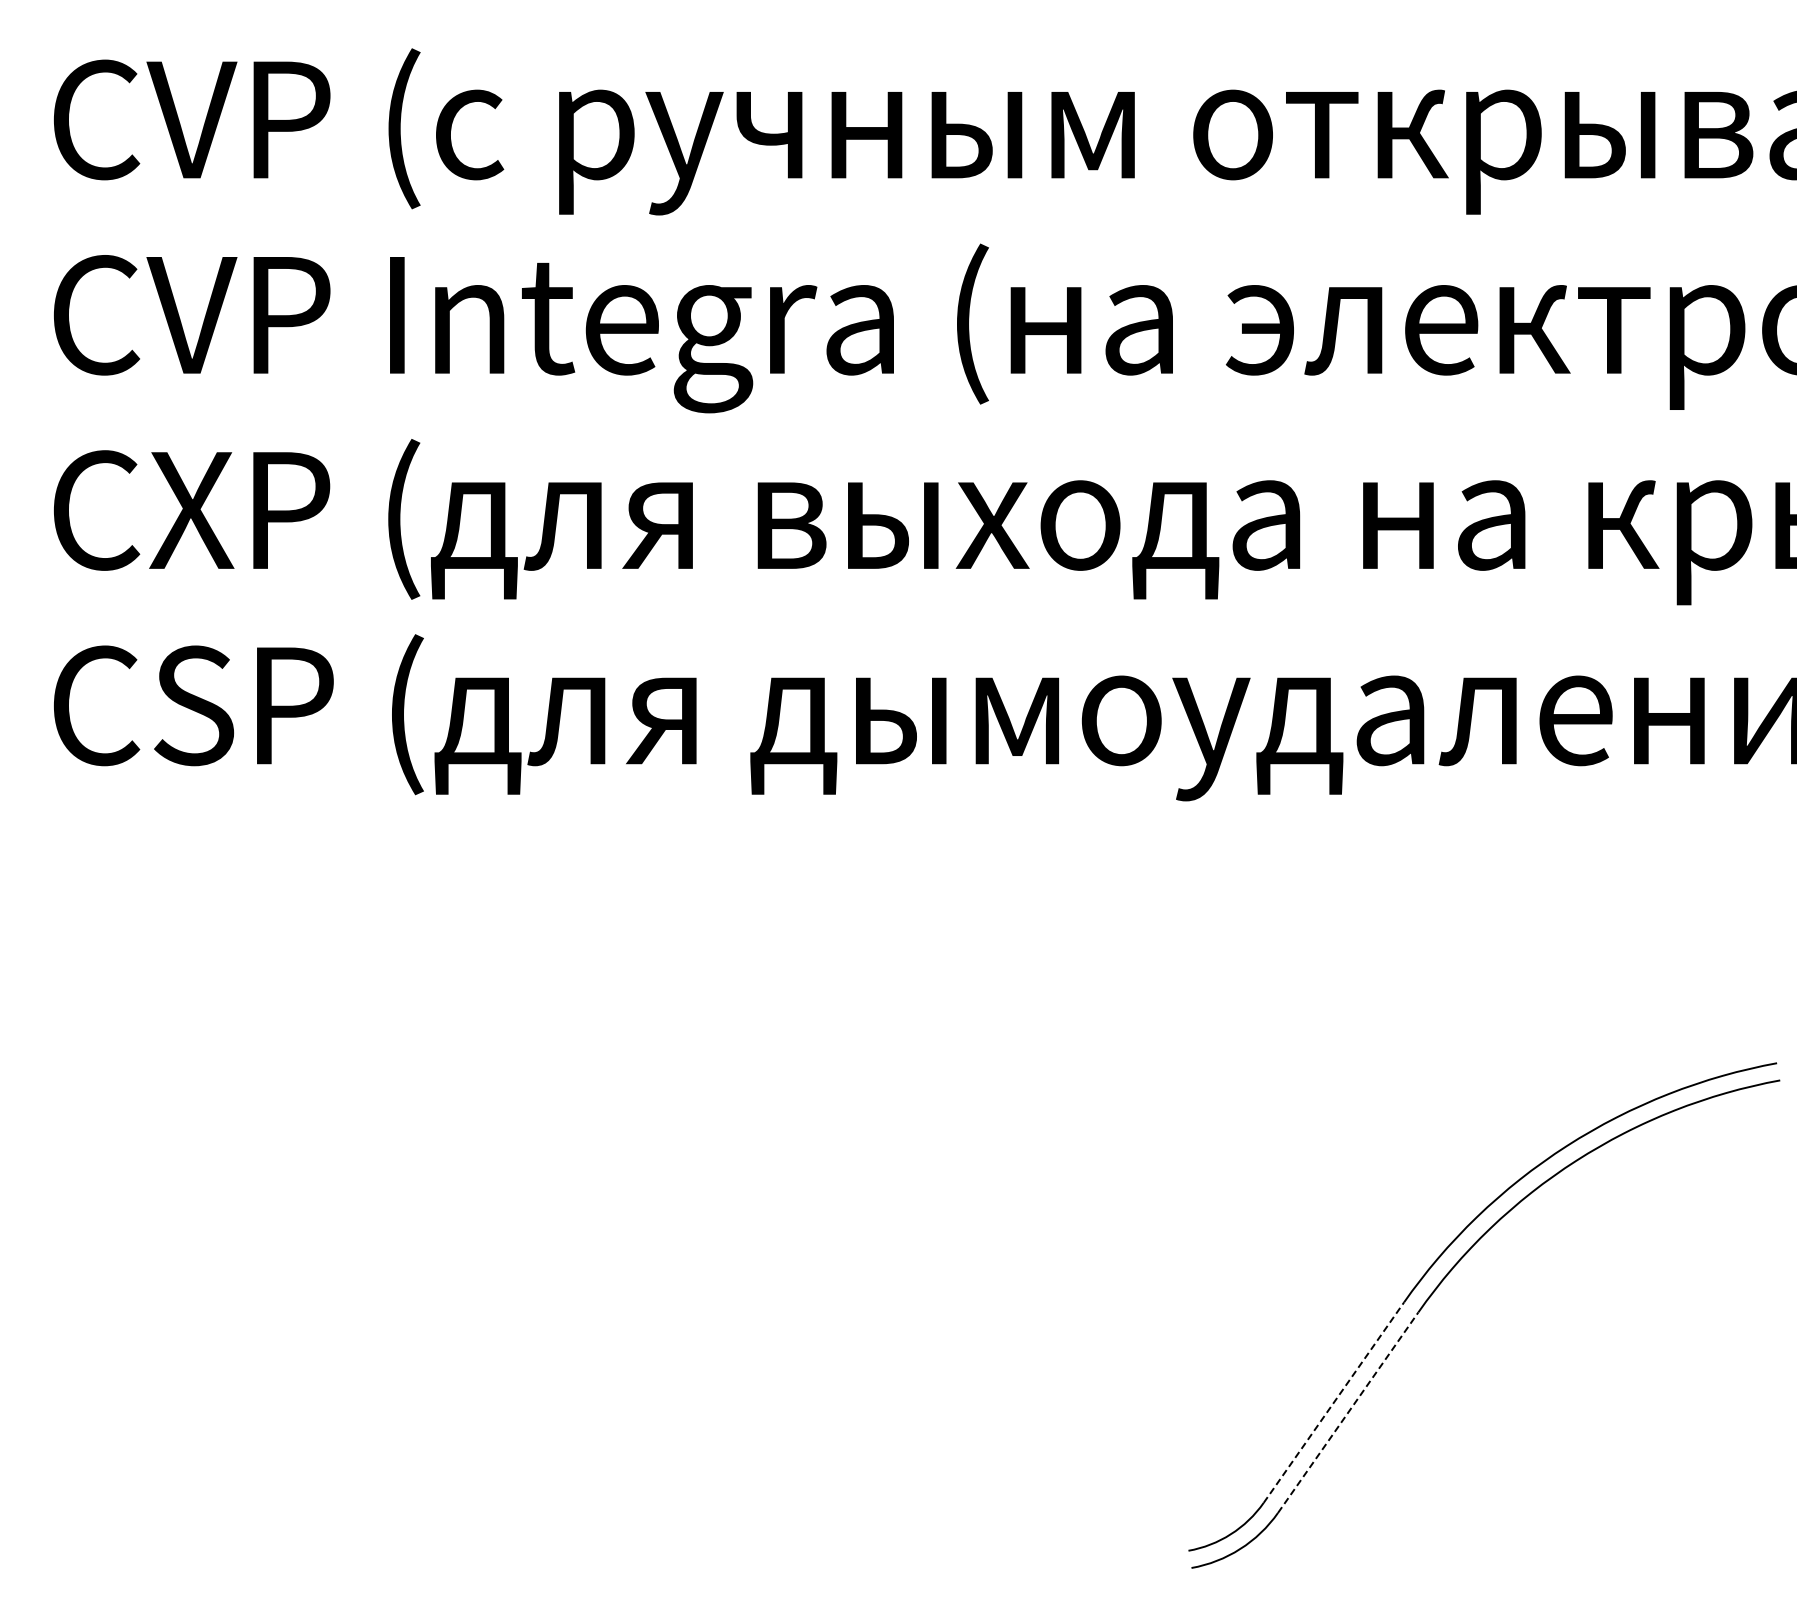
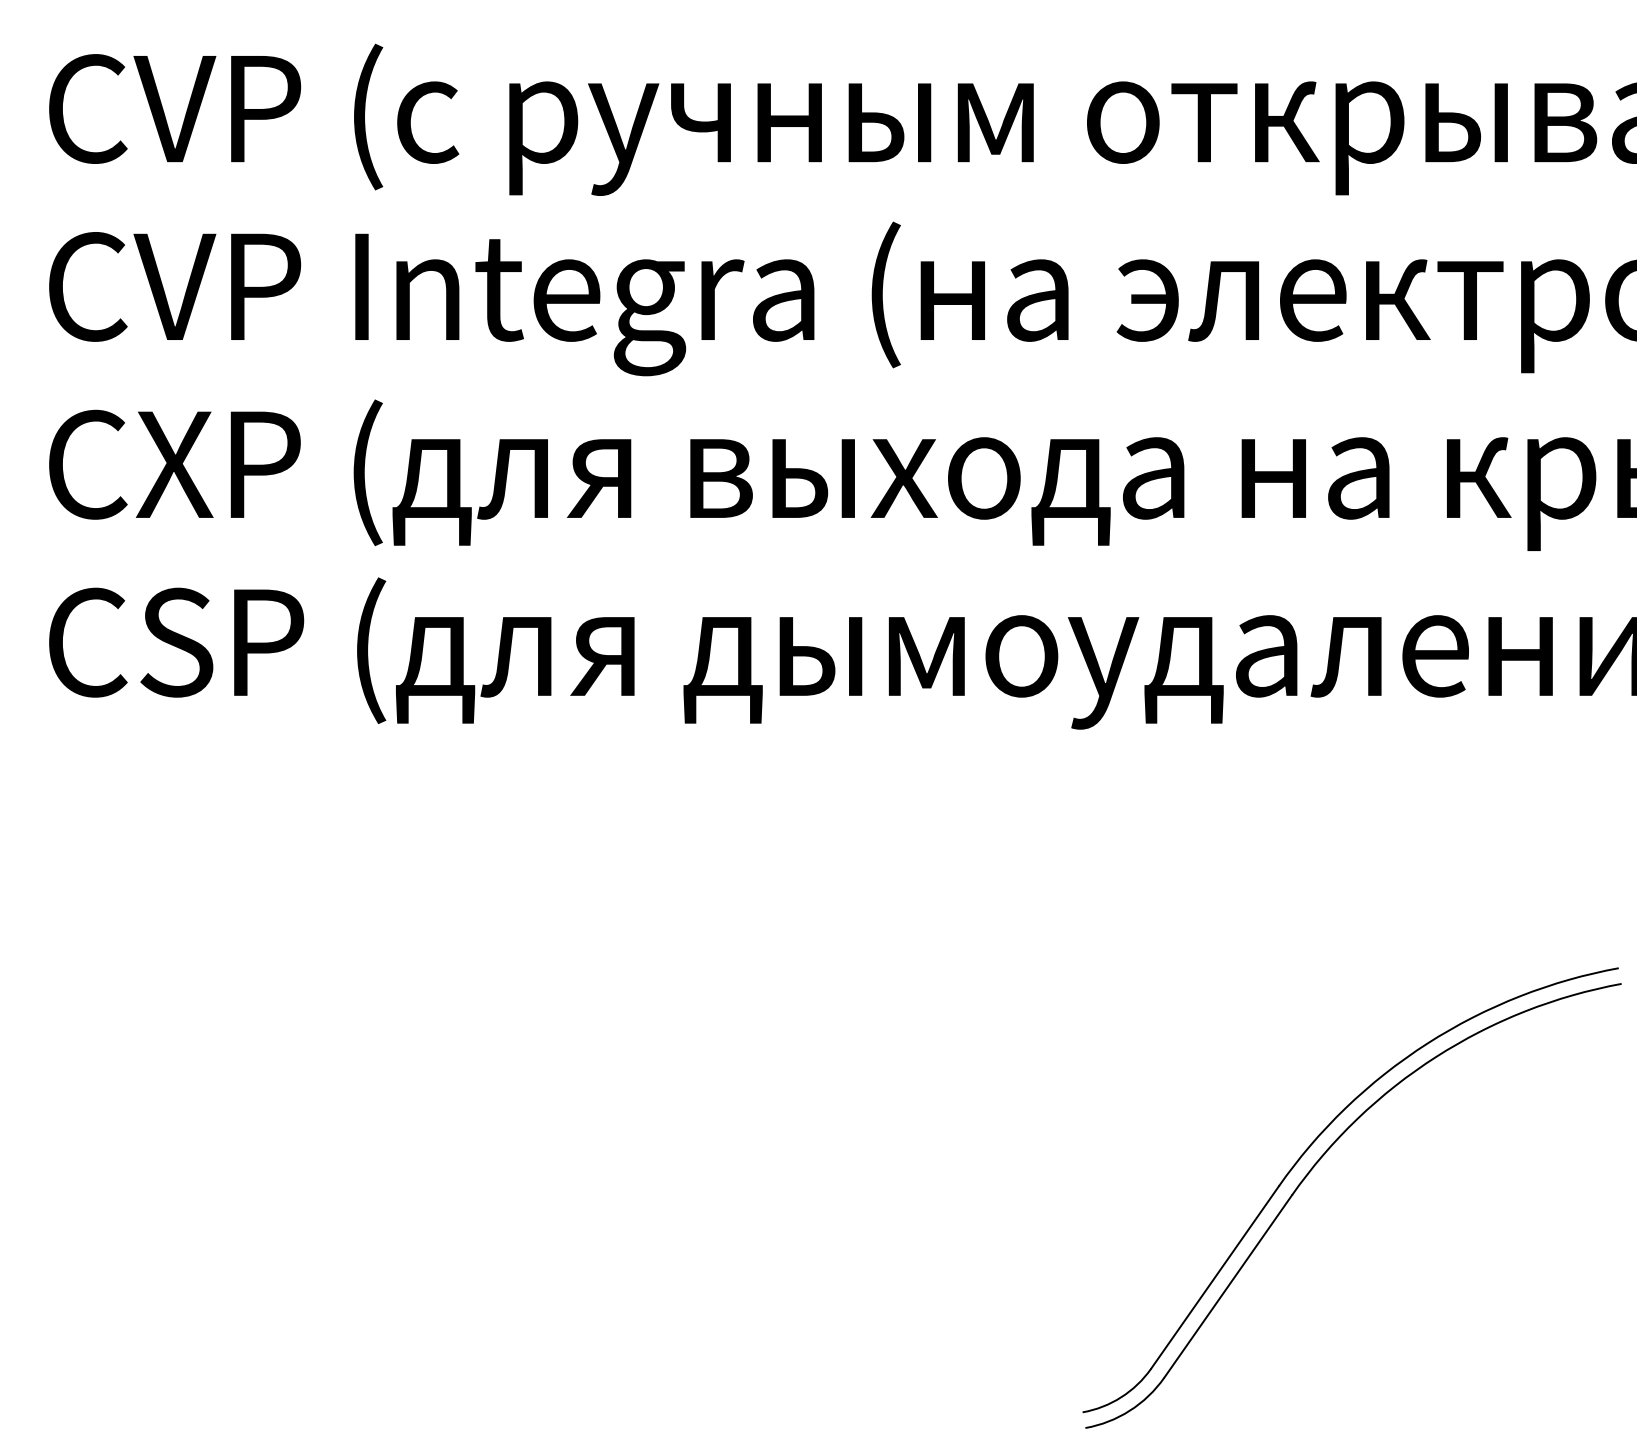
line: (1334, 1402) -> (1215, 1277), dashed -> solid
line: (1348, 1412) -> (1228, 1286), dashed -> solid

